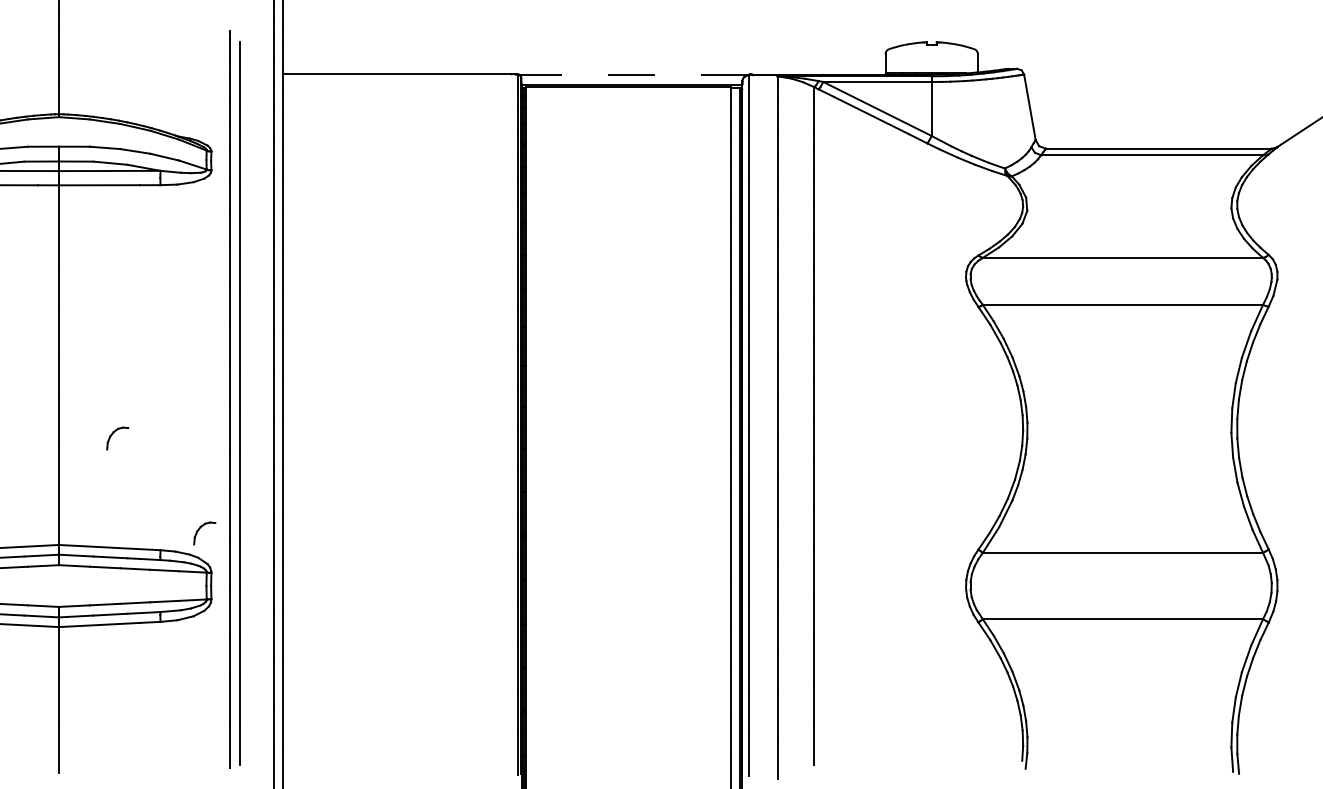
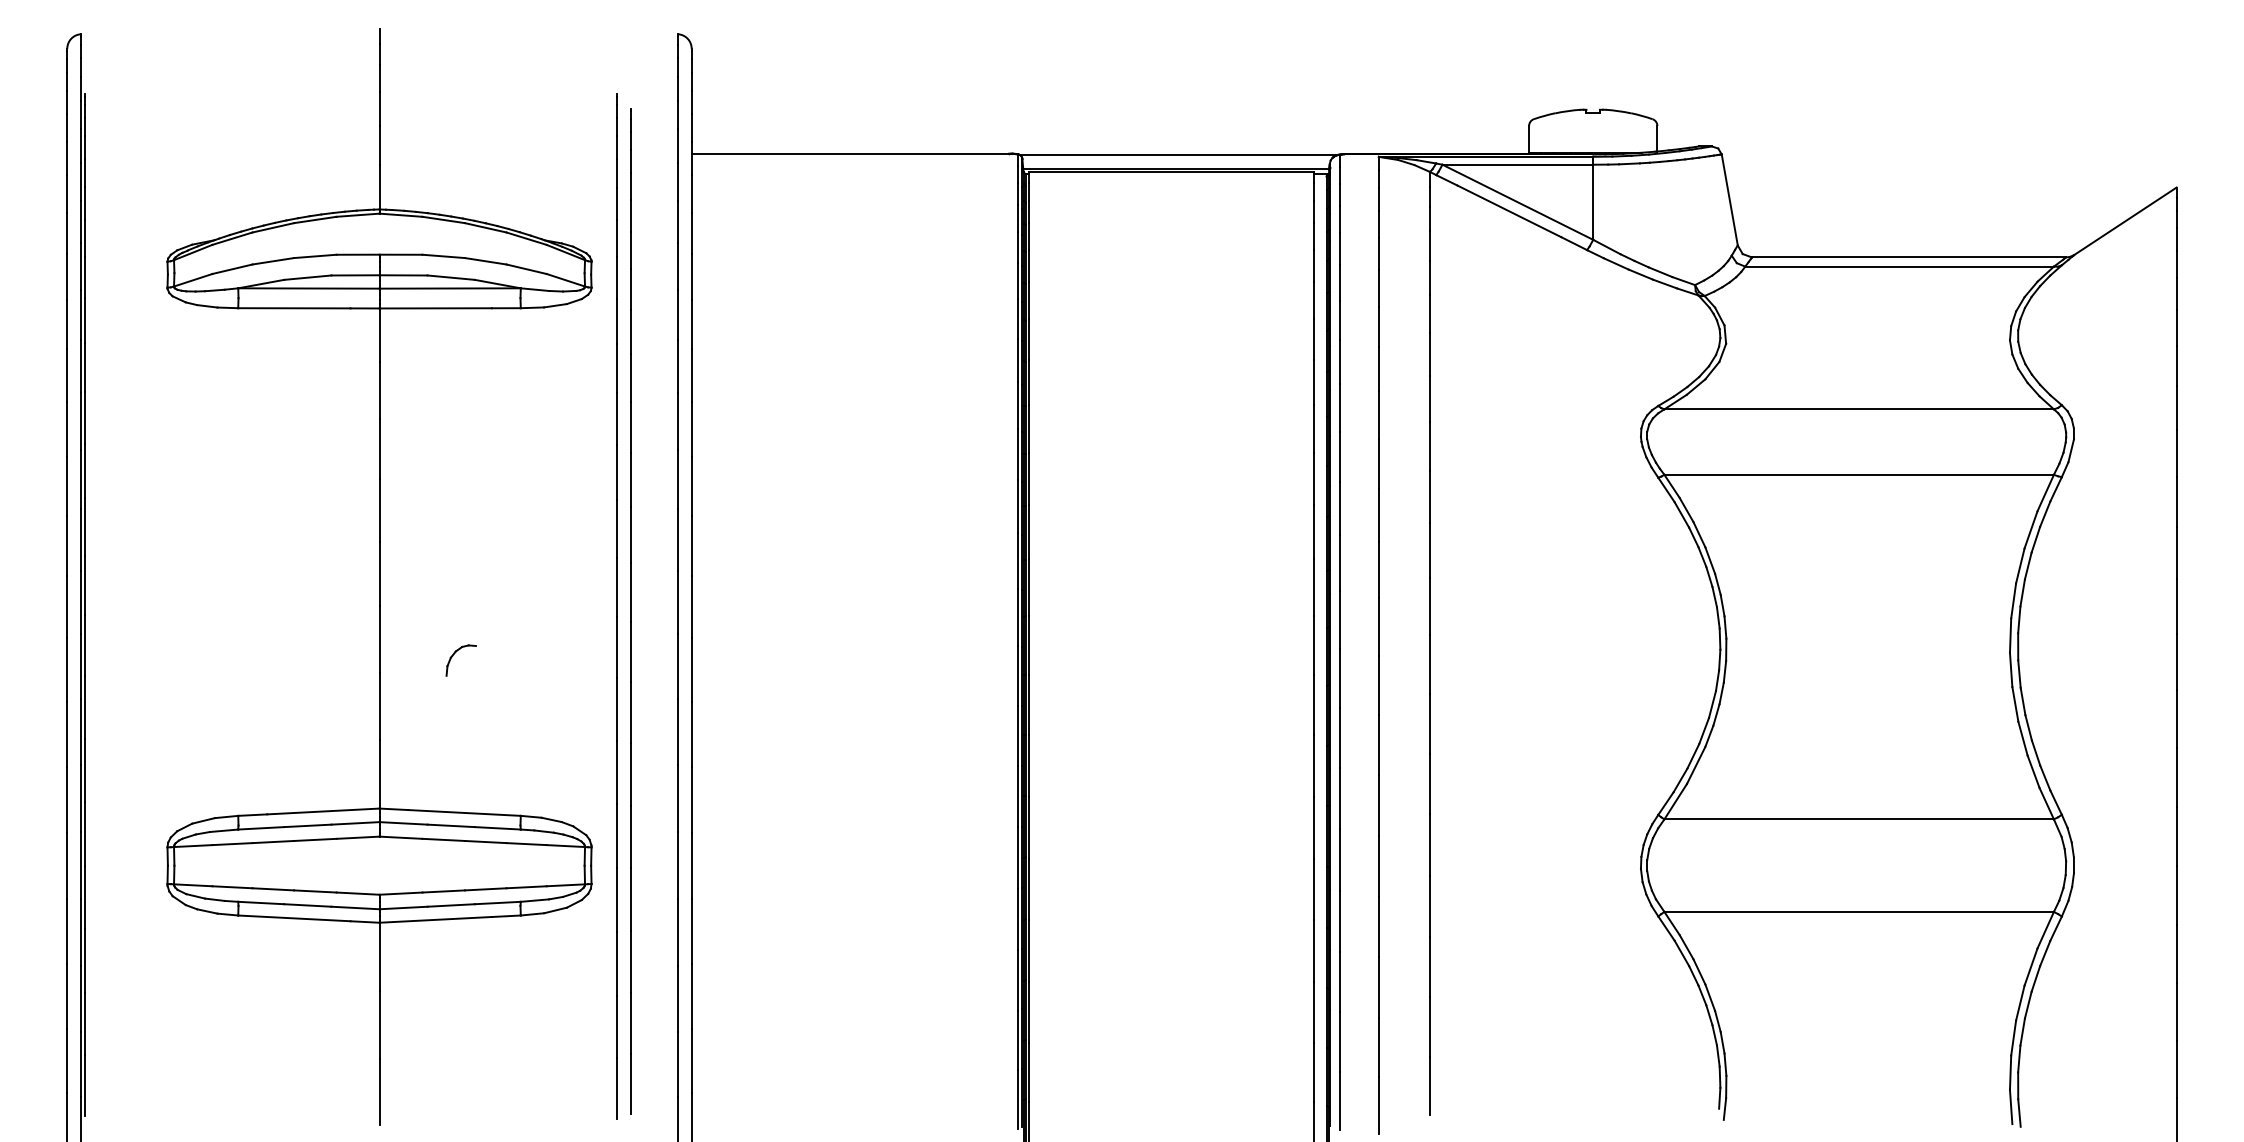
line: (633, 75) -> (1178, 155), dashed -> solid
part: (199, 530) -> (574, 788), removed

